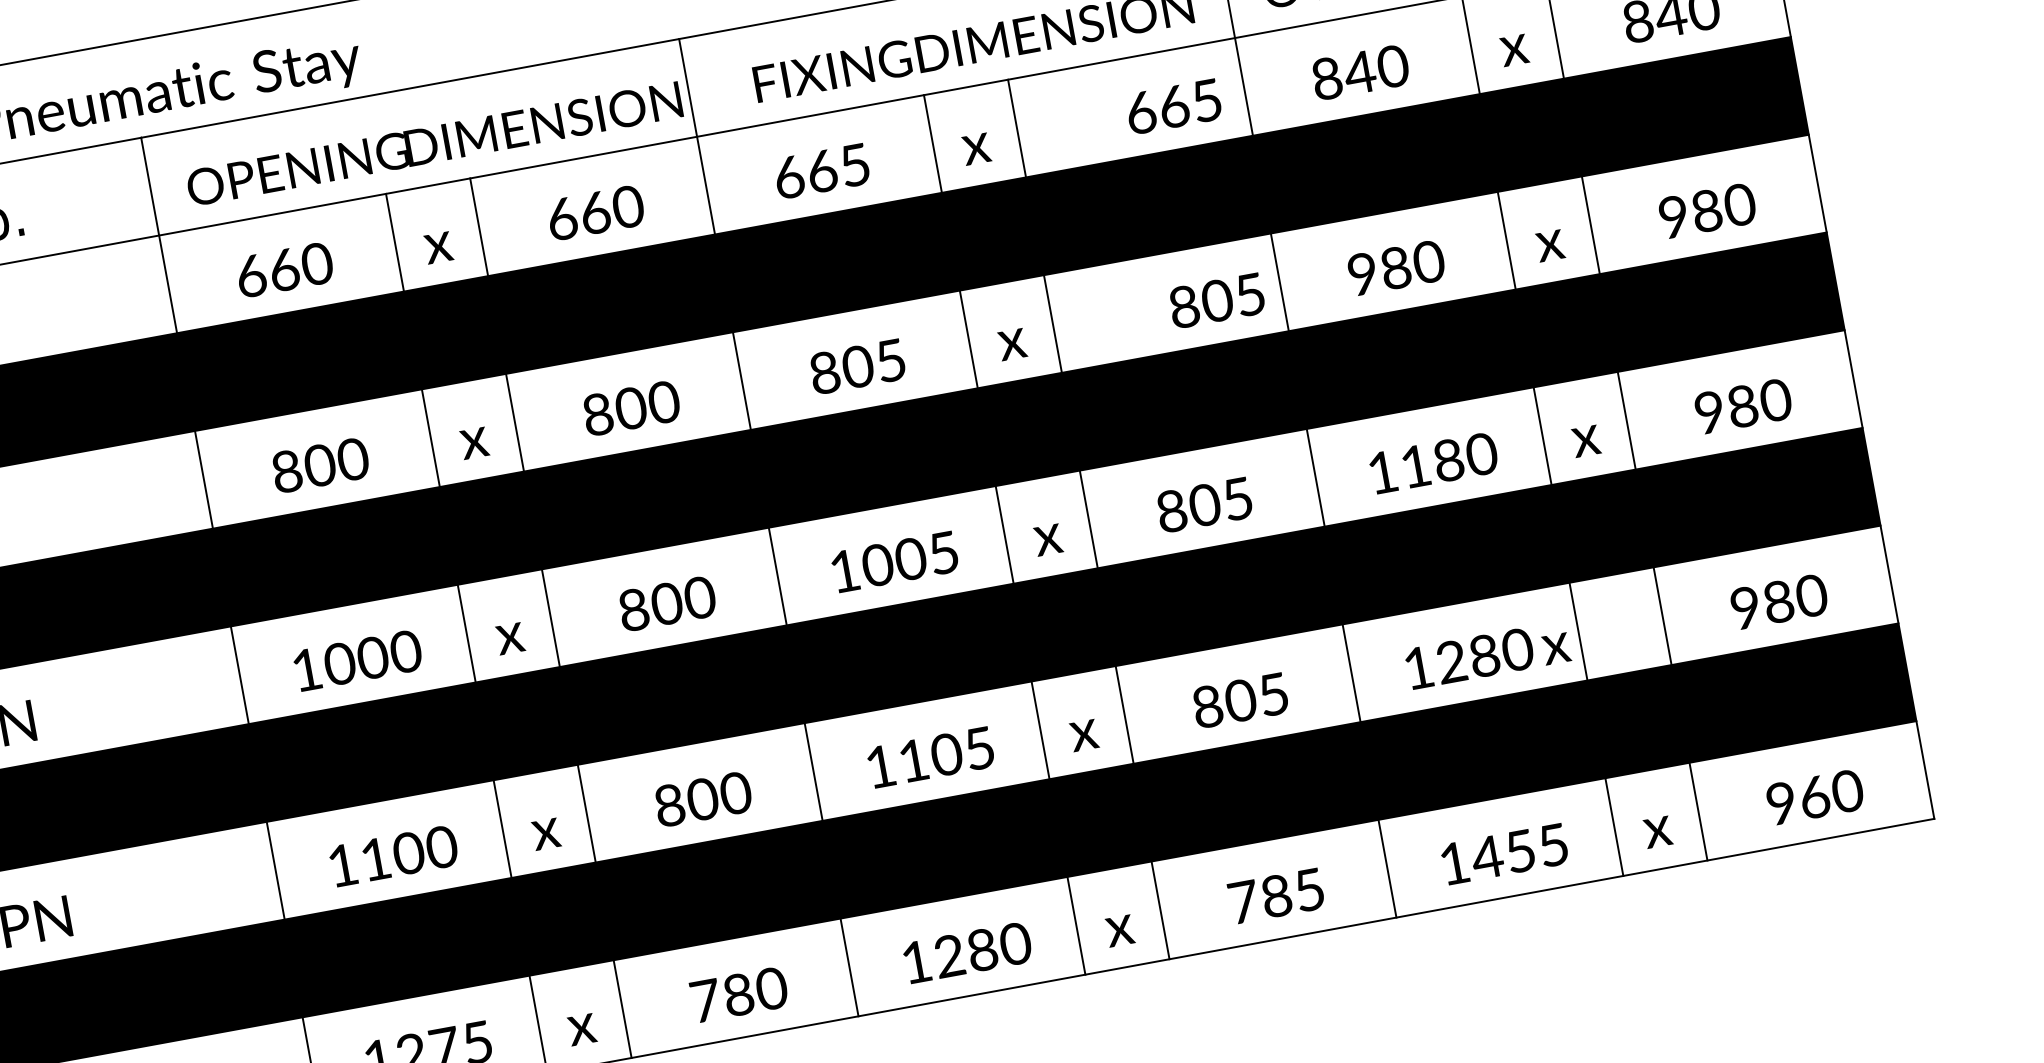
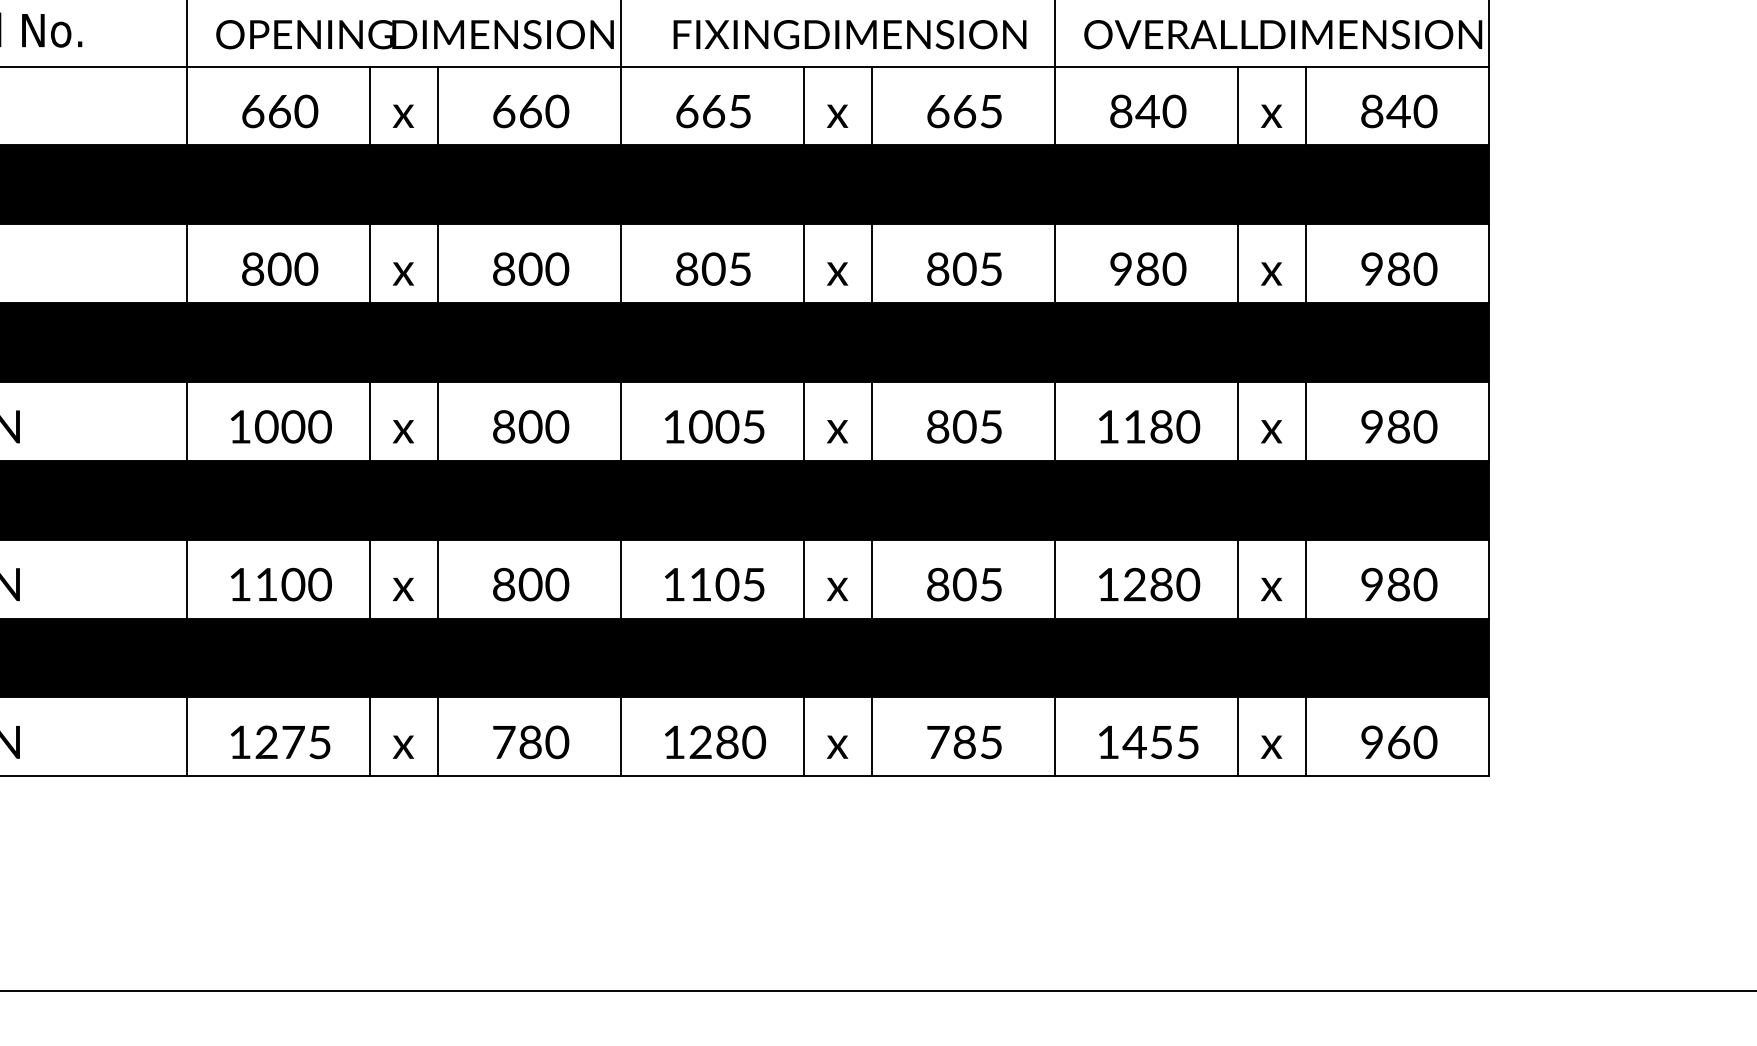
text: (1173, 106) -> (964, 111), moved
text: (1216, 300) -> (964, 268), moved
text: (1556, 648) -> (1271, 589), moved

